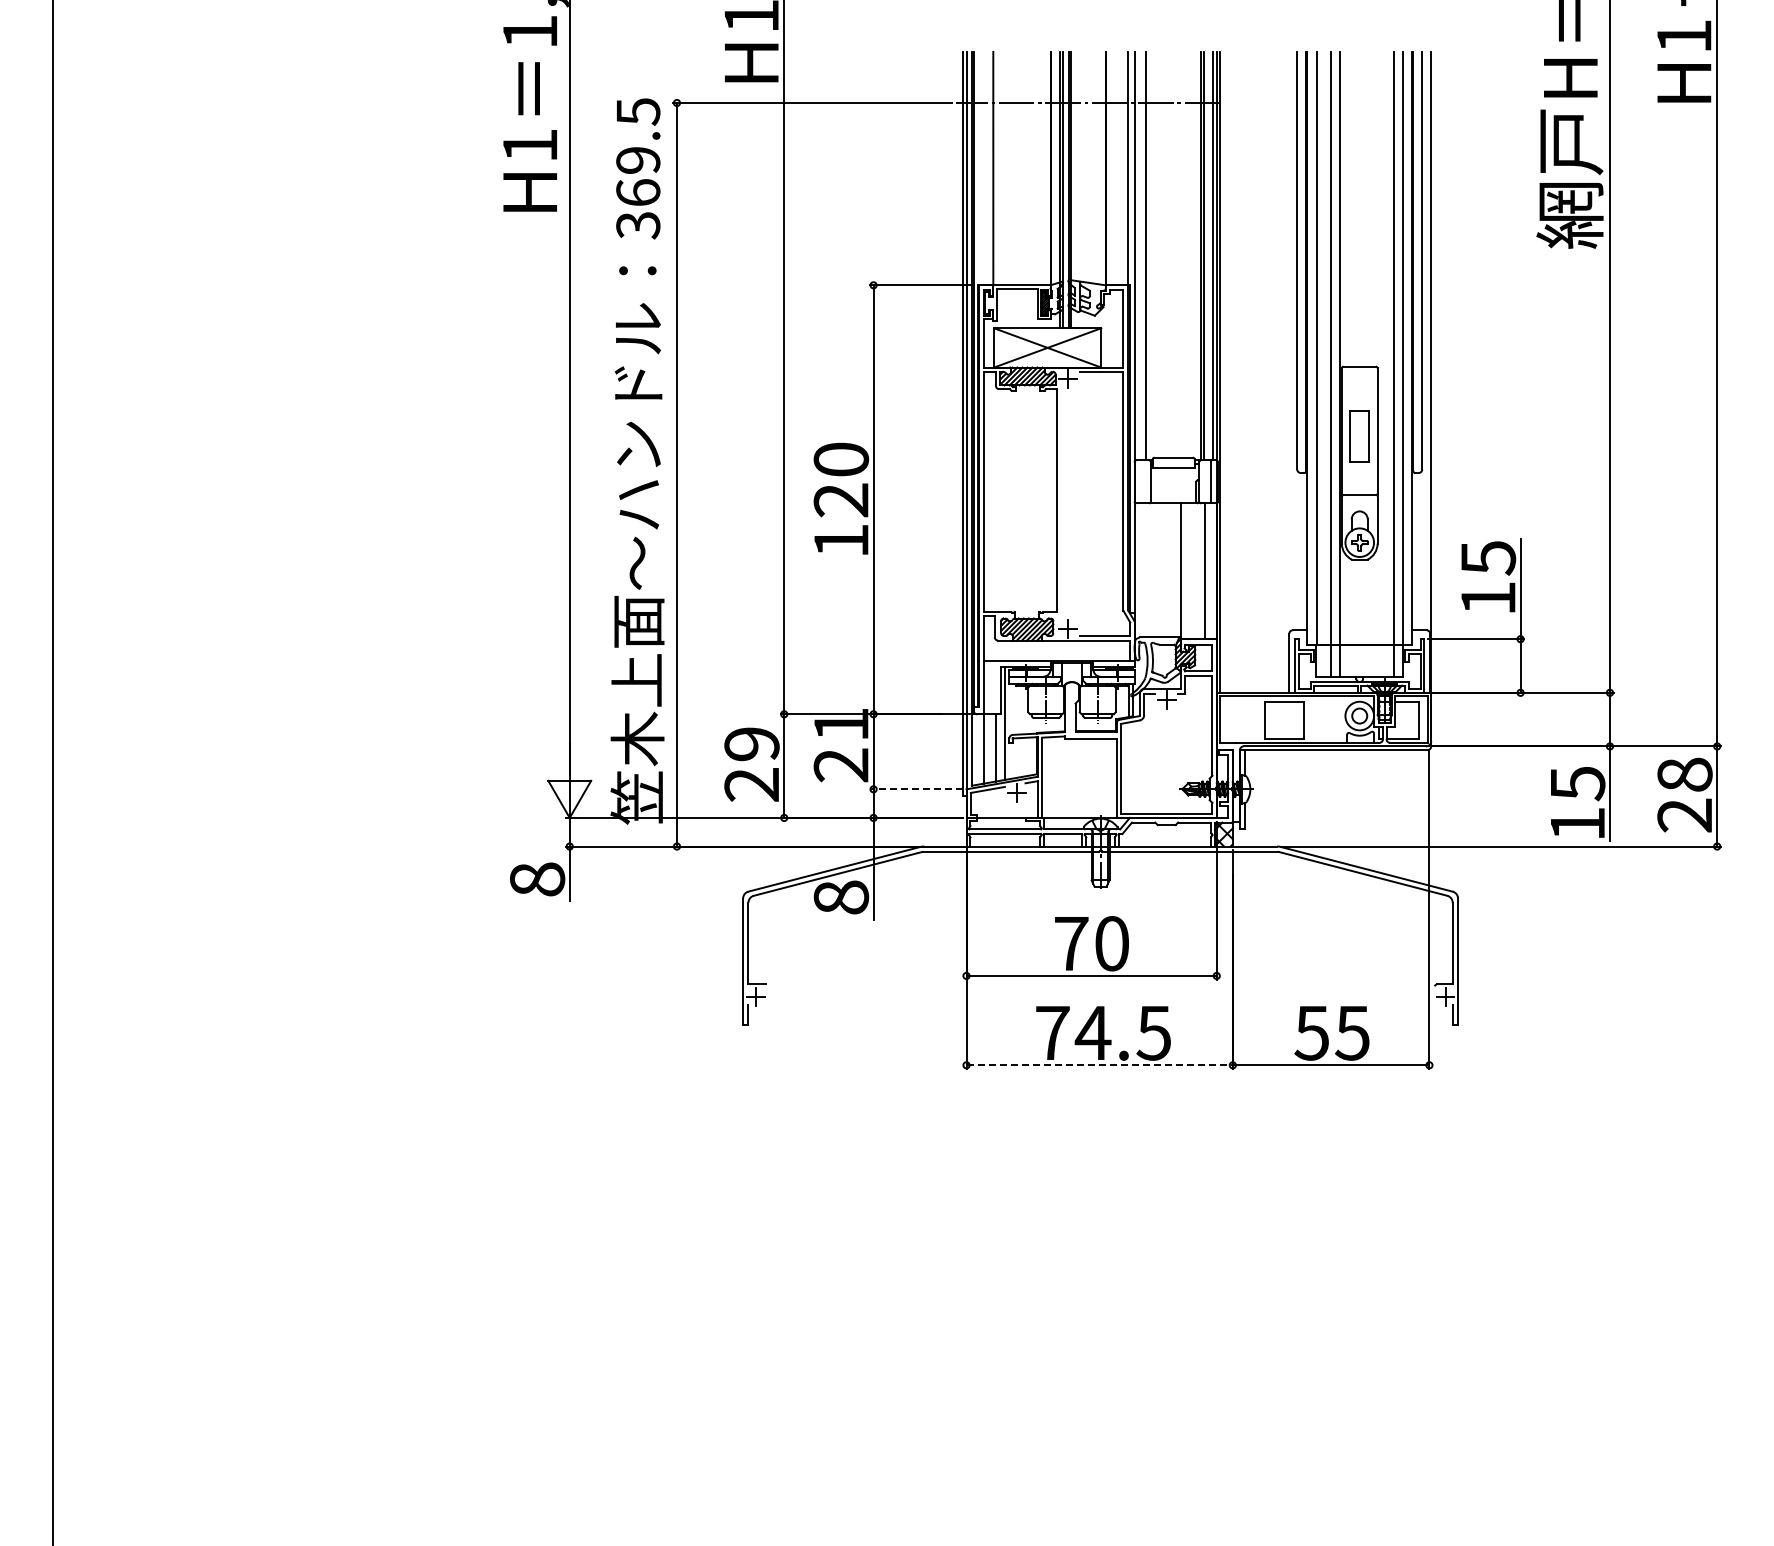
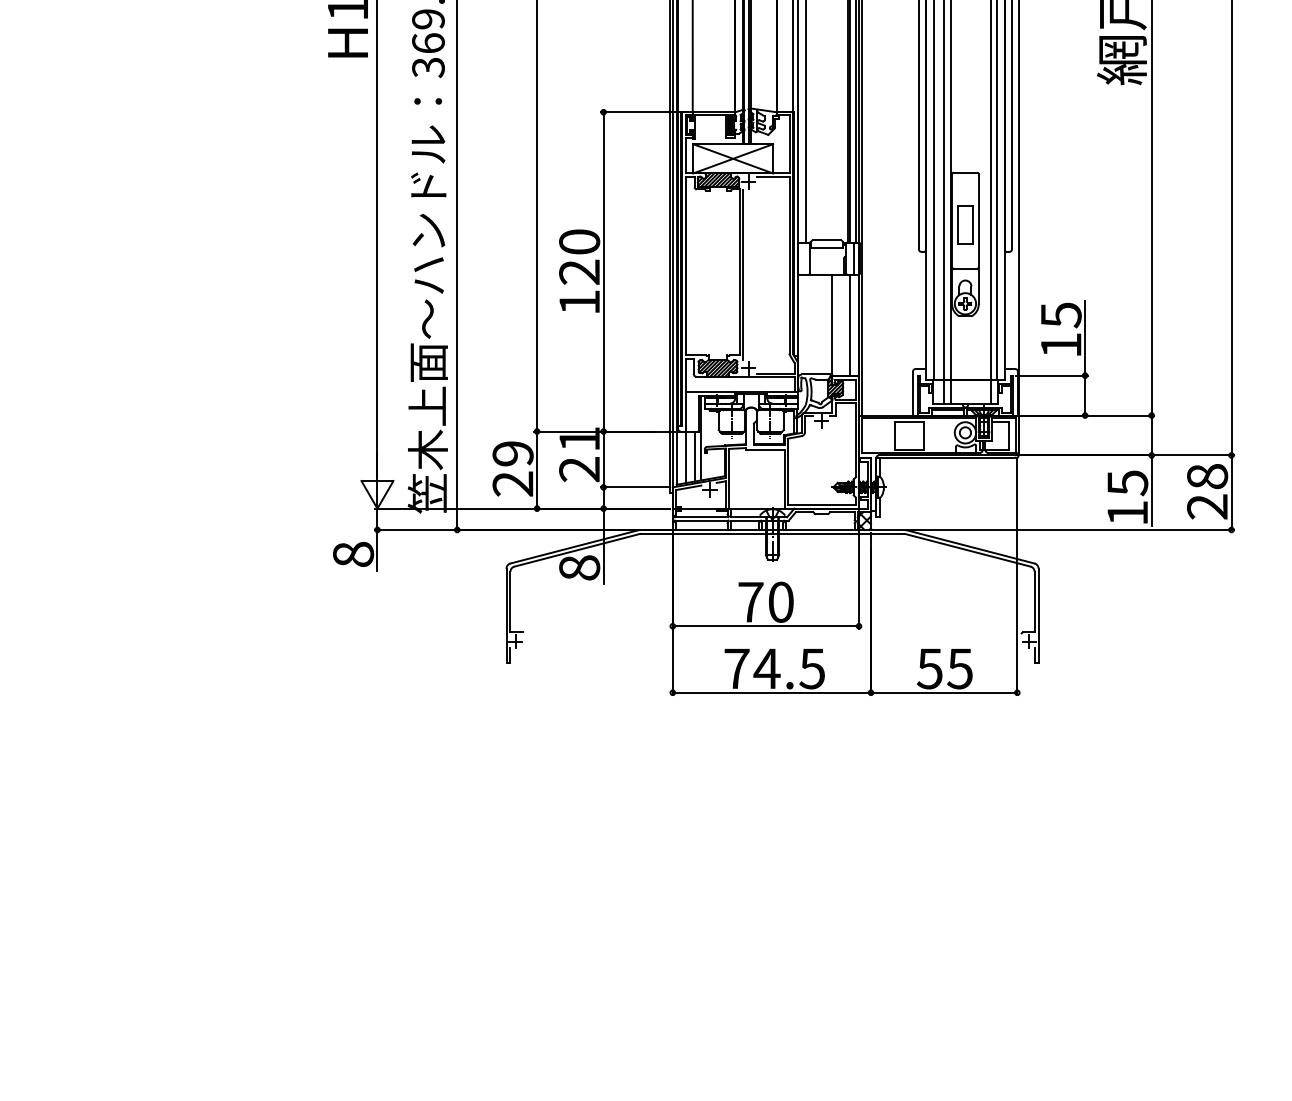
line: (1060, 503) -> (742, 274), added
line: (915, 789) -> (634, 487), dashed -> solid
line: (1100, 1065) -> (772, 692), dashed -> solid

